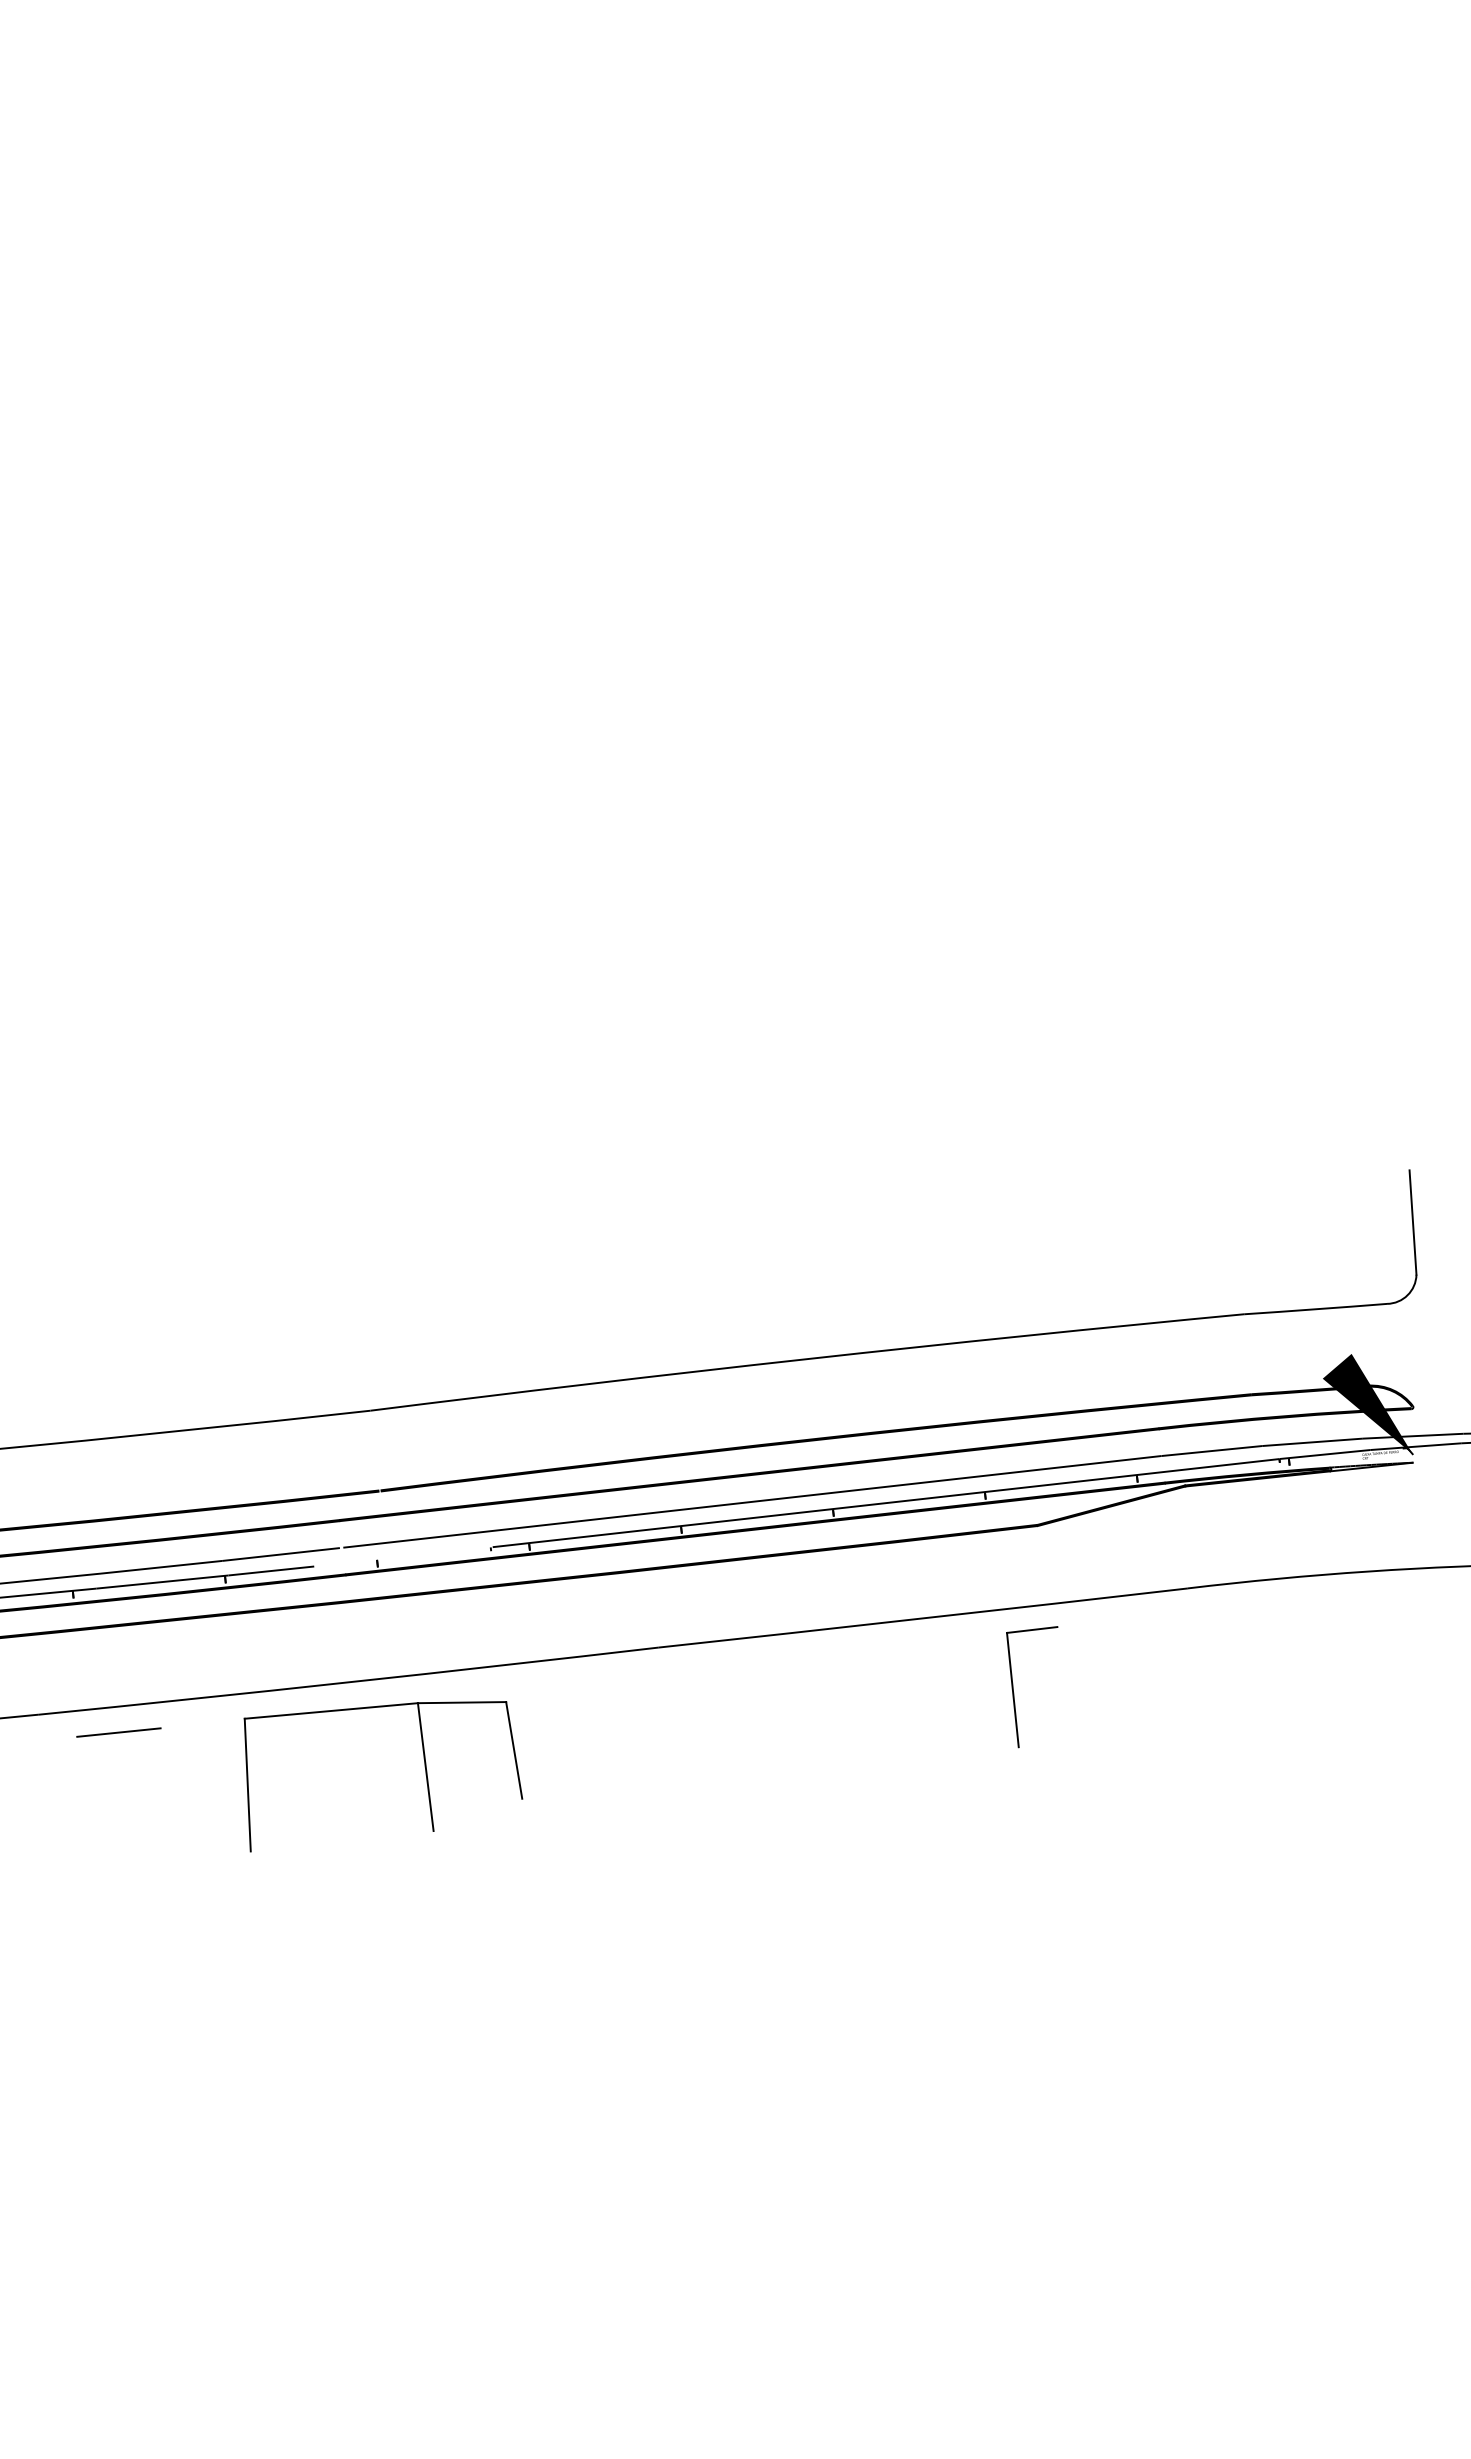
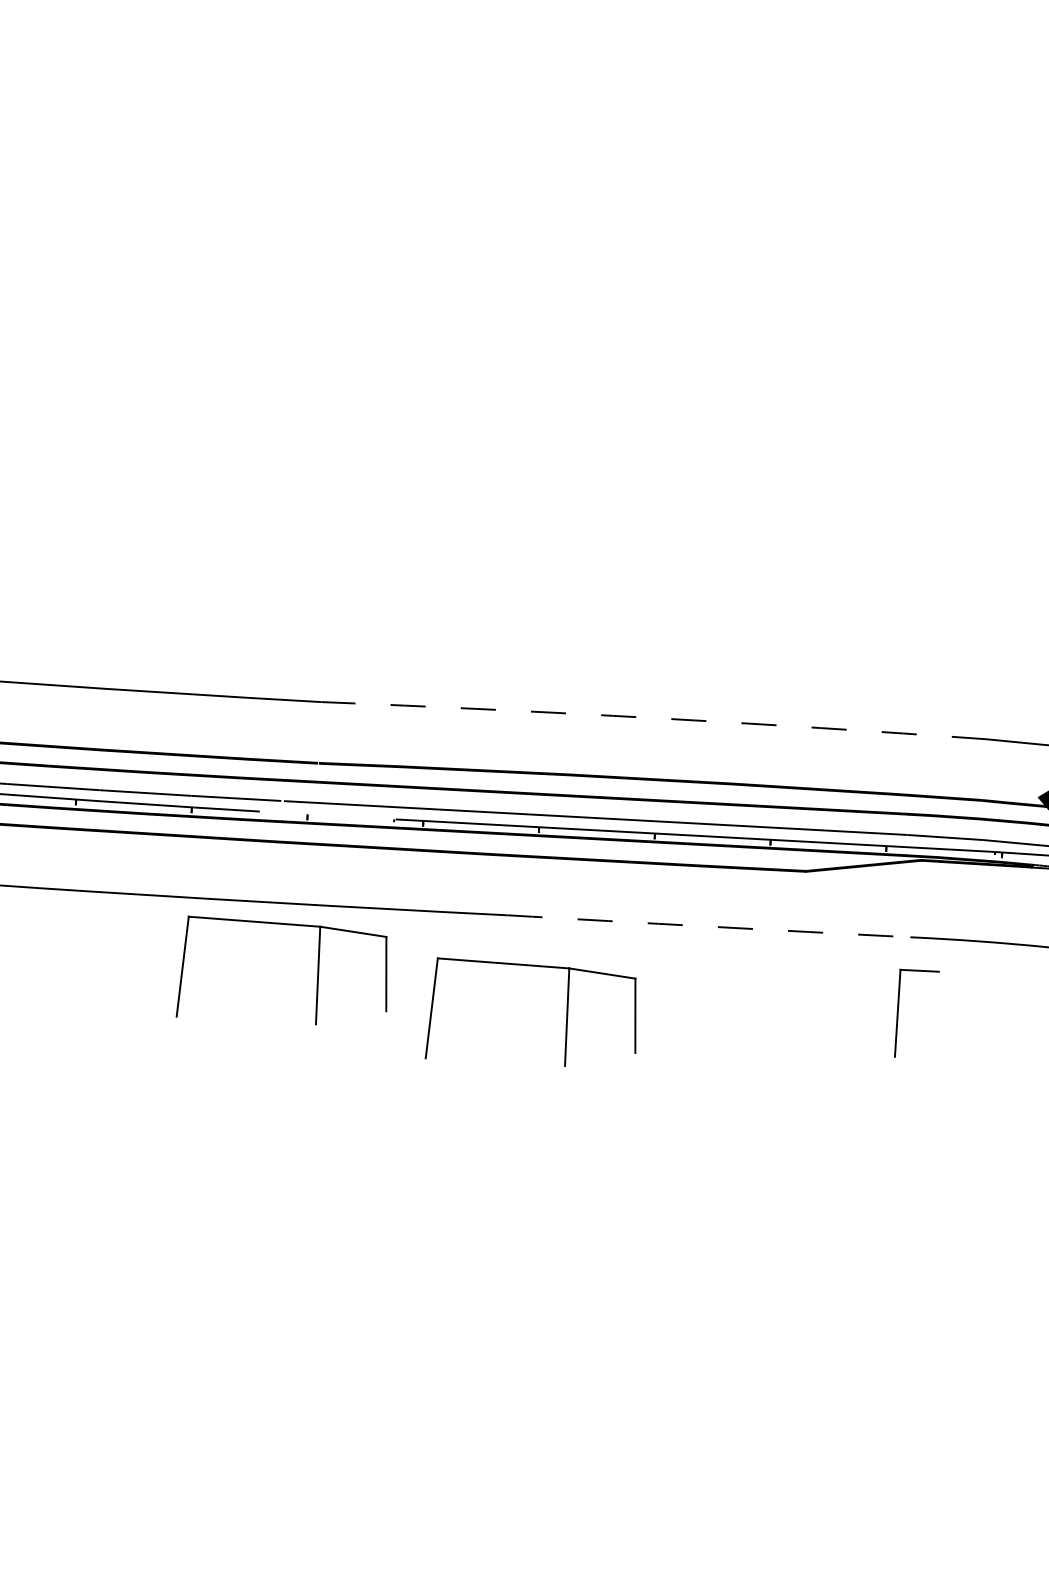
arc: (806, 1359) -> (653, 718), solid -> dashed
arc: (923, 1618) -> (708, 926), solid -> dashed
part: (1014, 1693) -> (898, 1016), moved
line: (118, 1732) -> (92, 911), removed
part: (757, 1767) -> (566, 1017), added

